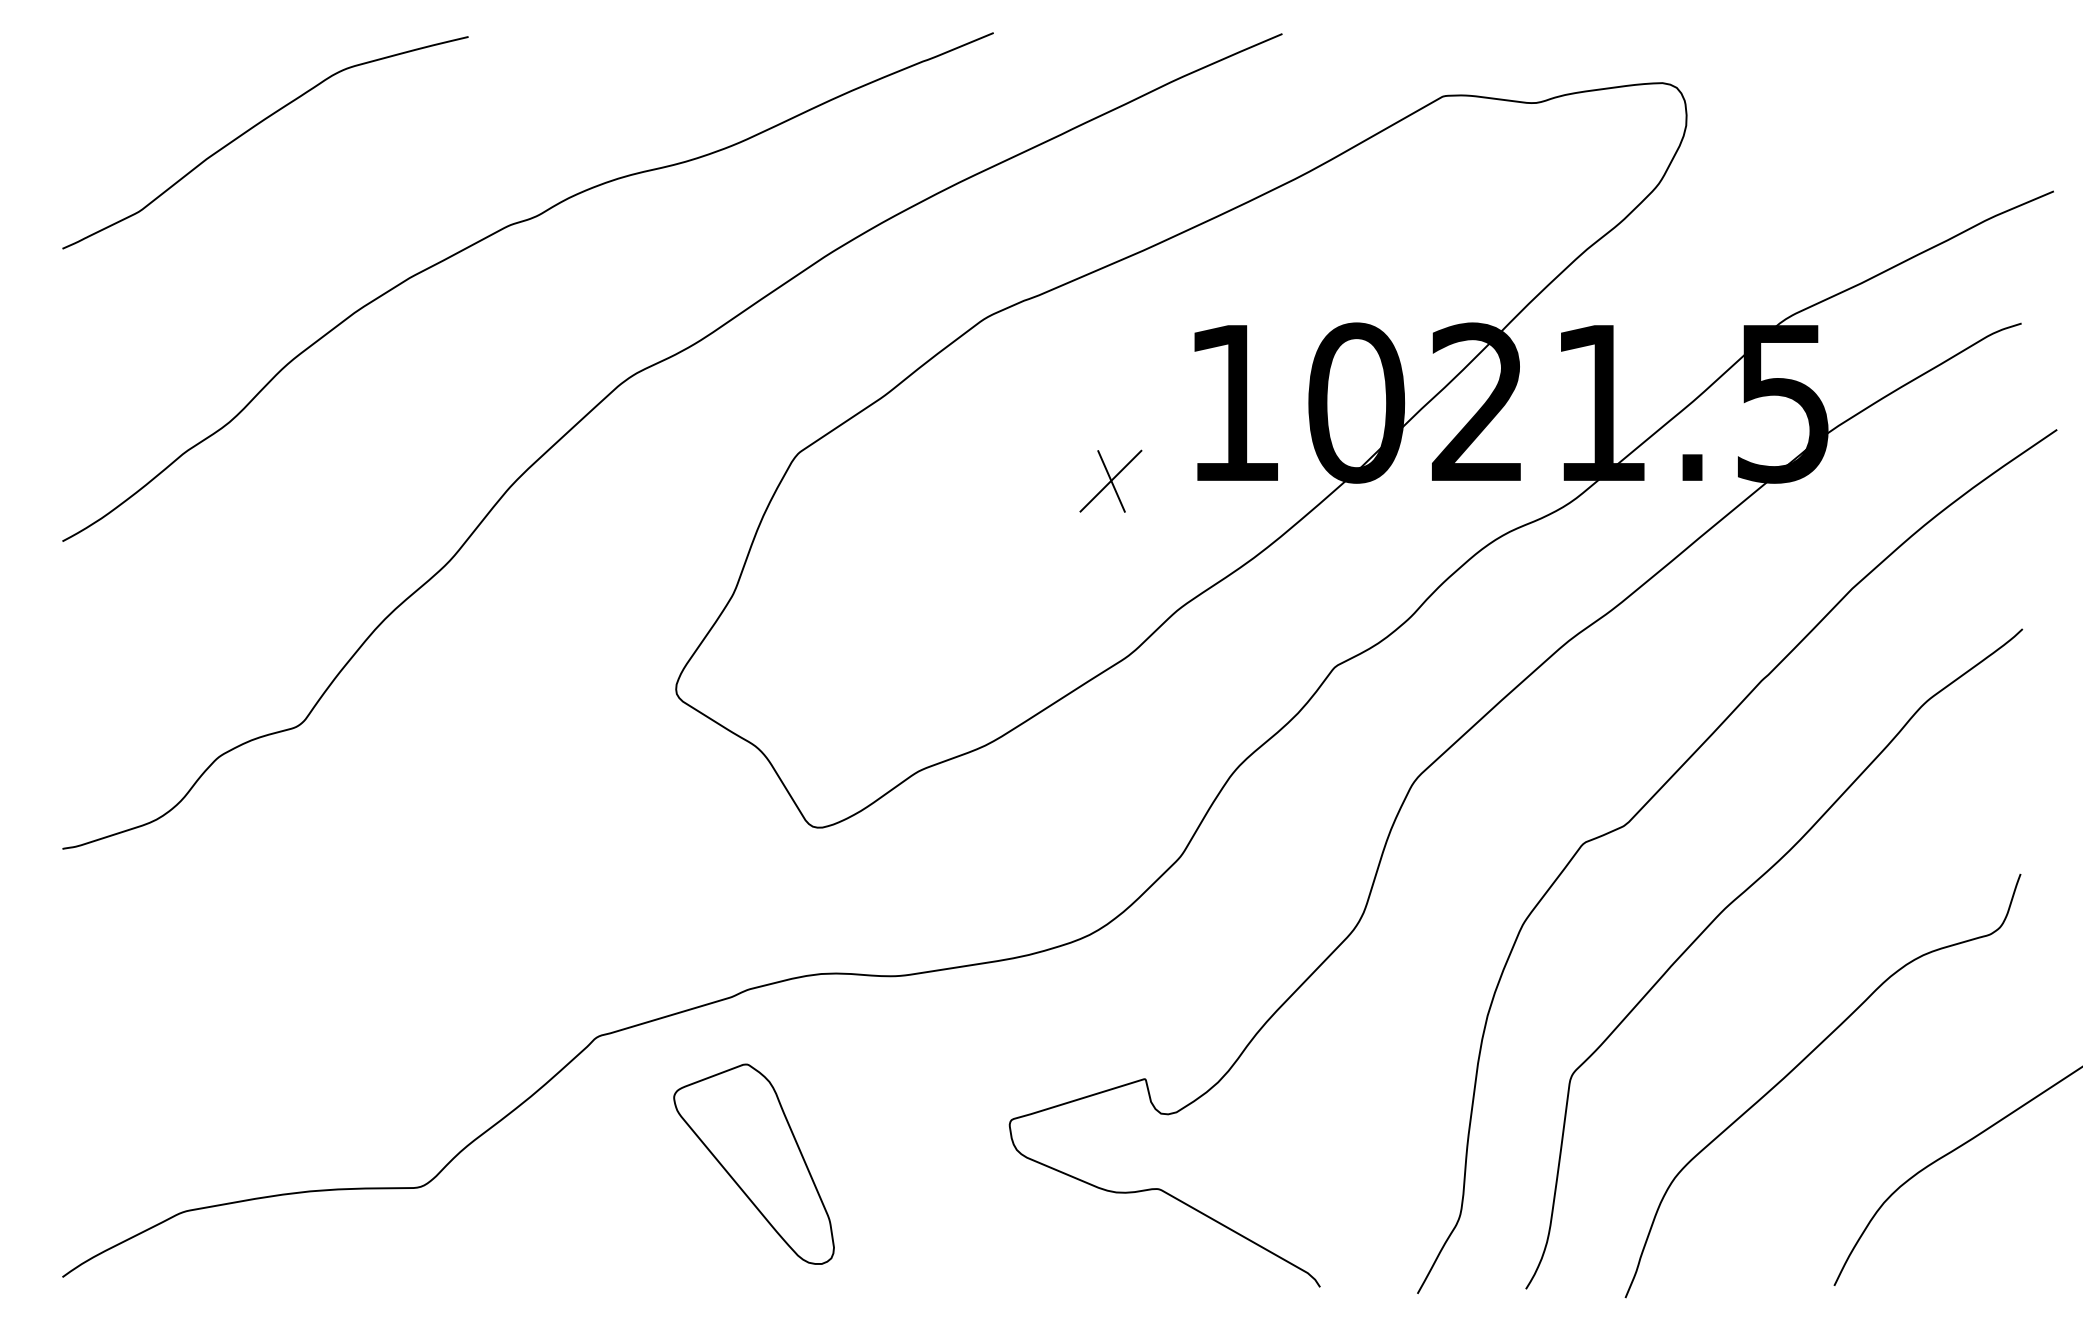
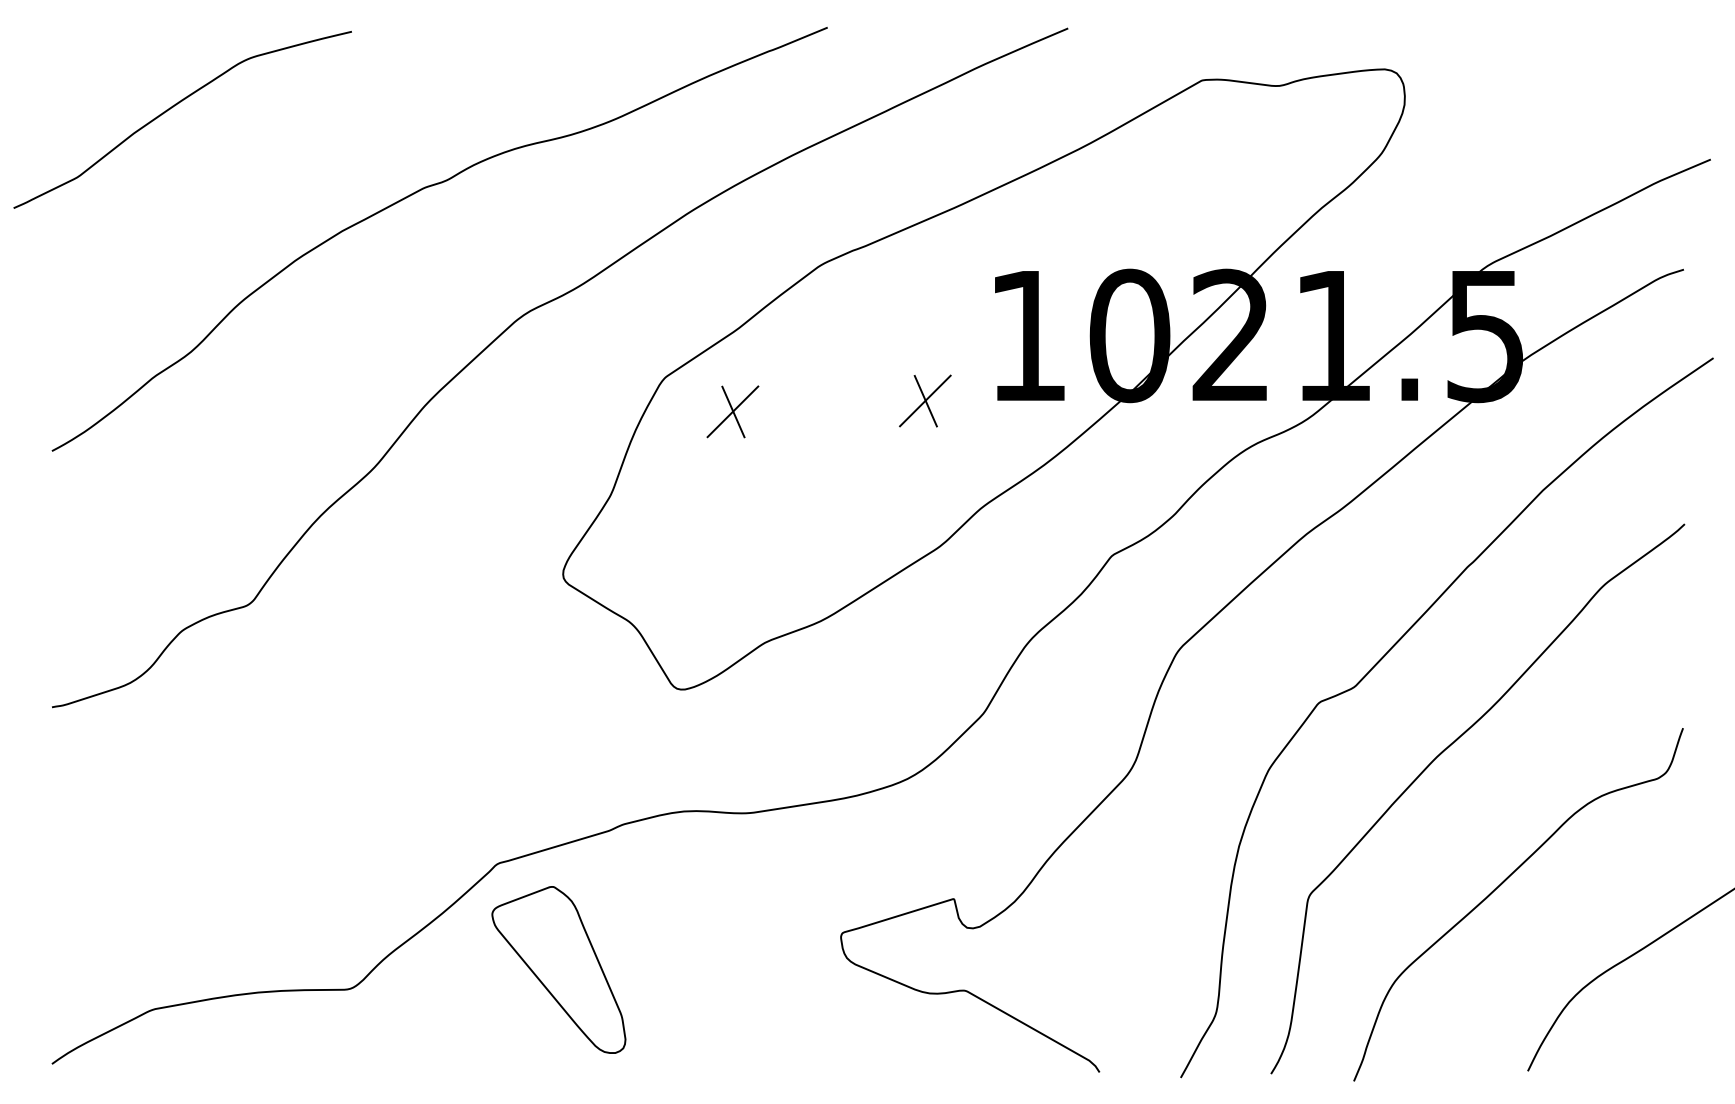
curve: (256, 126) -> (175, 106), moved
part: (879, 493) -> (732, 411), added
part: (753, 1163) -> (558, 969), moved

